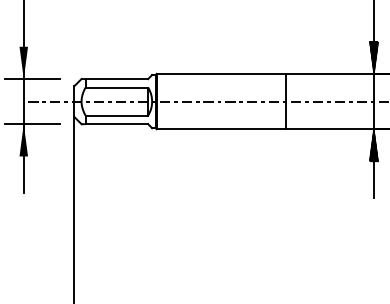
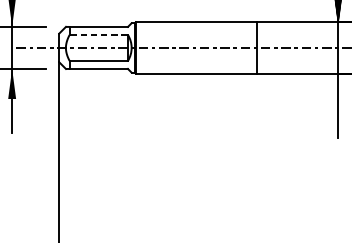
line: (116, 87) -> (98, 34), solid -> dashed
hatch: (373, 145) -> (337, 88), removed

